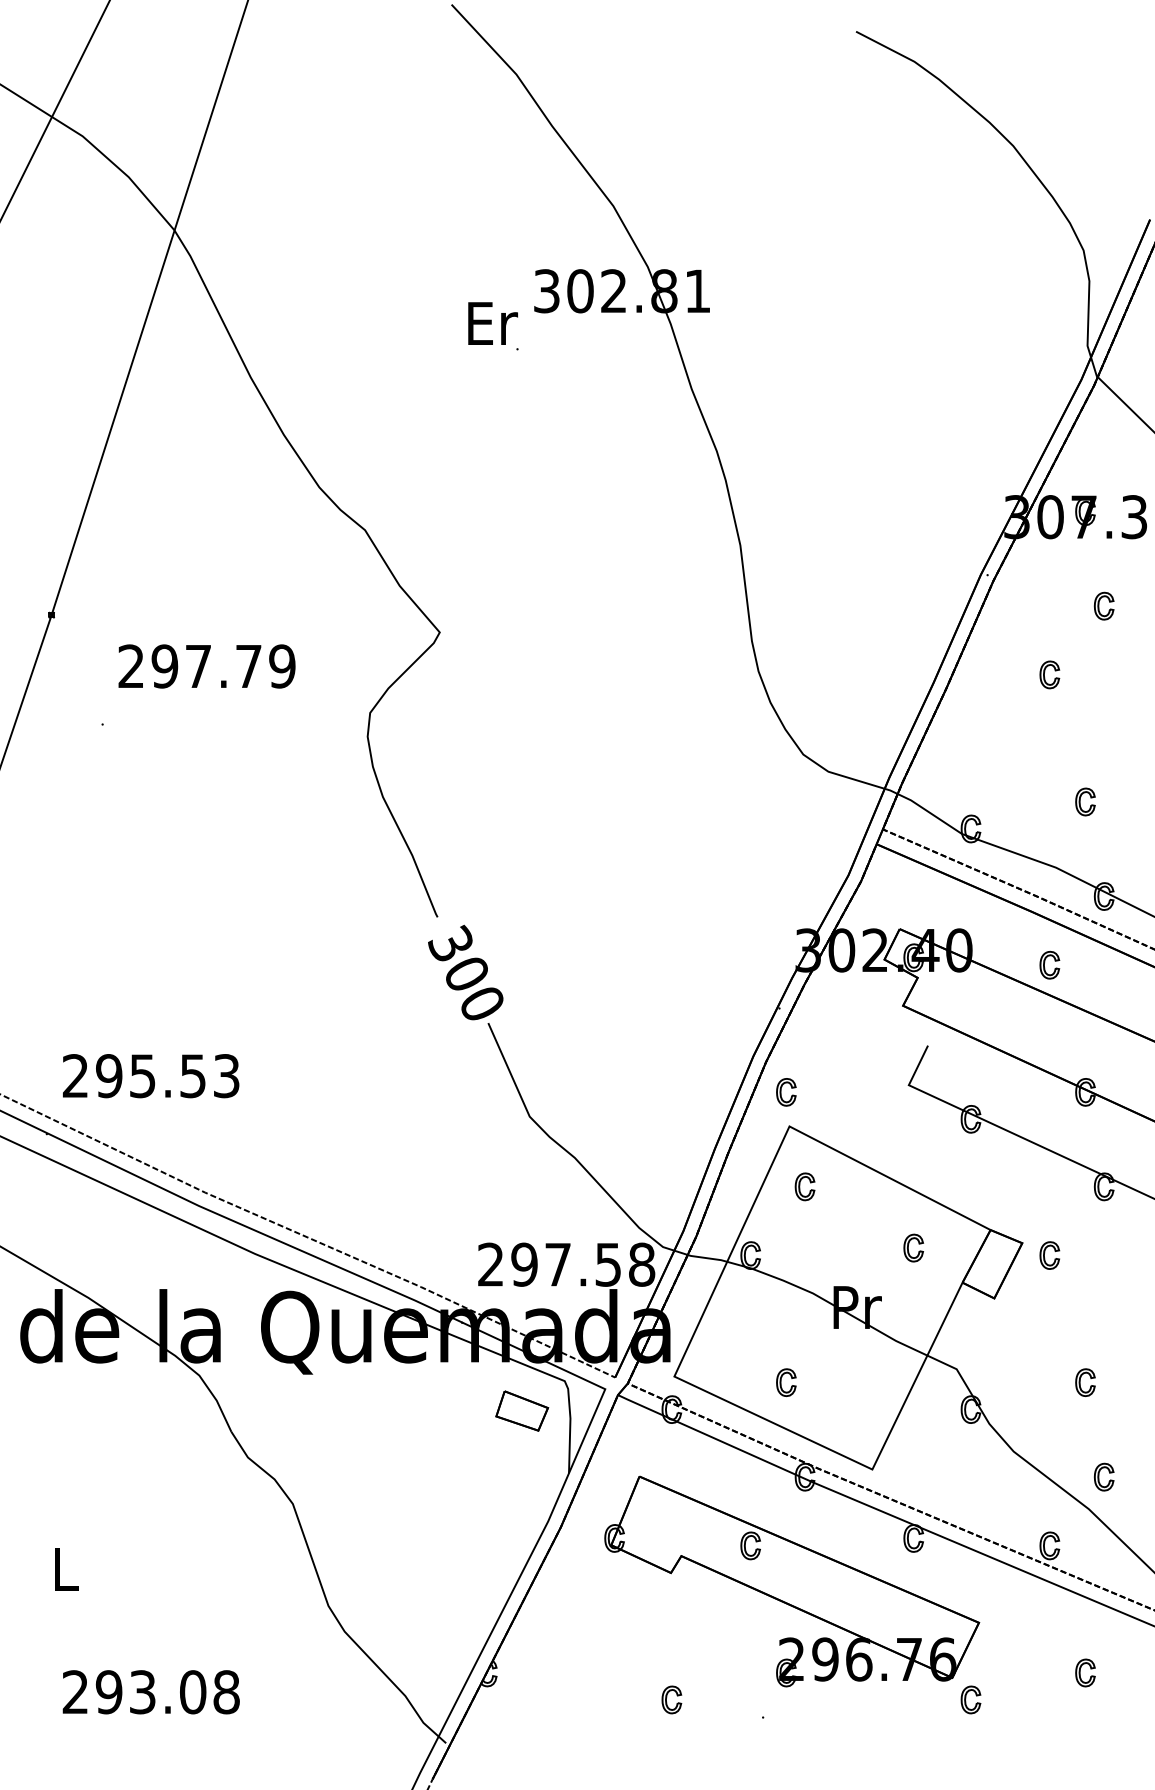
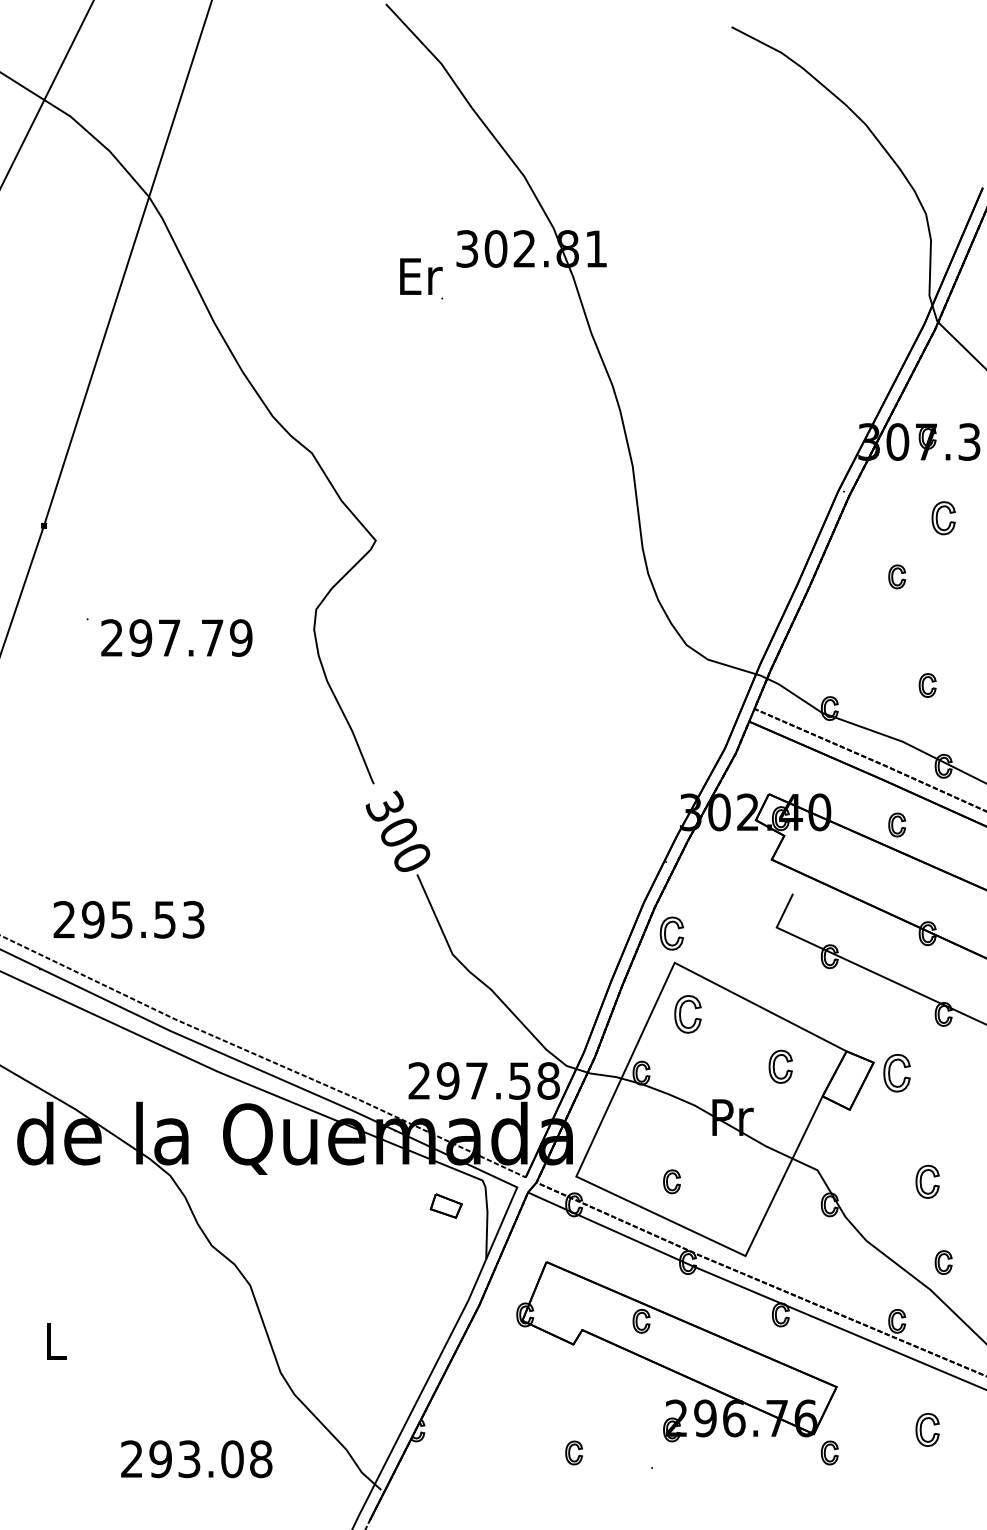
part: (1103, 605) -> (943, 517), size x1.4
text: (206, 666) -> (176, 638), moved
part: (786, 1092) -> (672, 933), size x1.4
part: (804, 1186) -> (687, 1014), size x1.6
part: (913, 1247) -> (780, 1066), size x1.4
part: (1049, 1255) -> (896, 1073), size x1.6
part: (1085, 1382) -> (927, 1181), size x1.4
part: (522, 1410) -> (446, 1205), size x0.7
part: (1085, 1672) -> (927, 1429), size x1.4
text: (150, 1692) -> (196, 1459), moved

